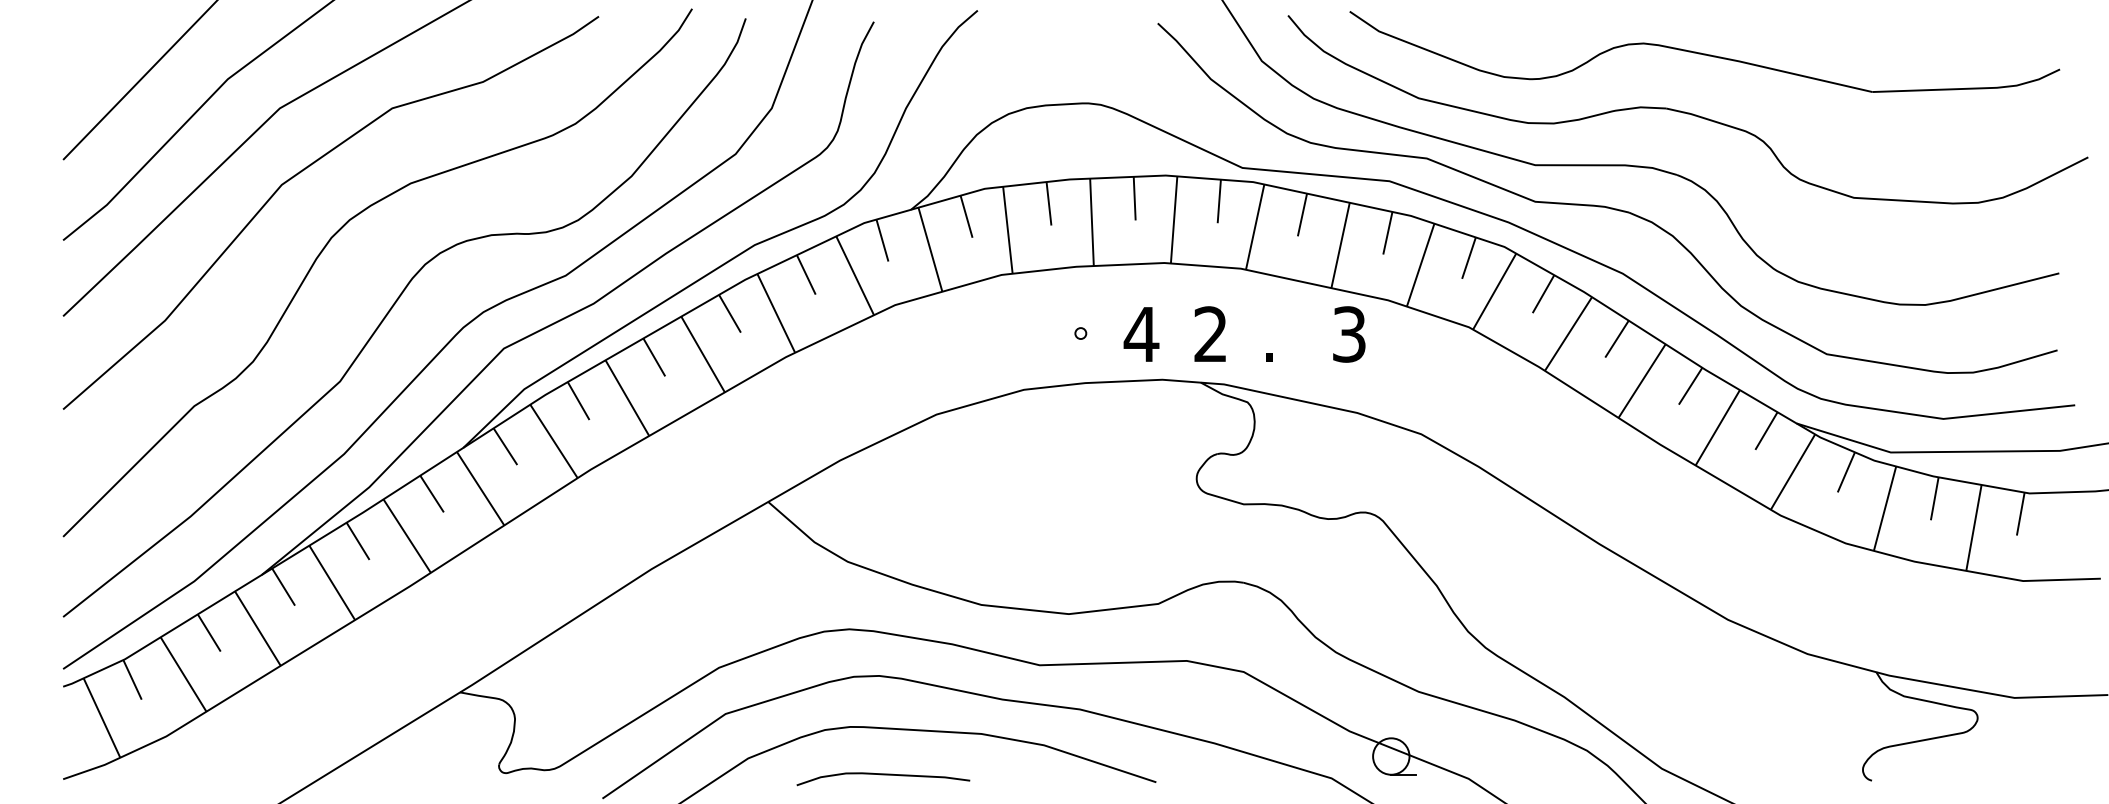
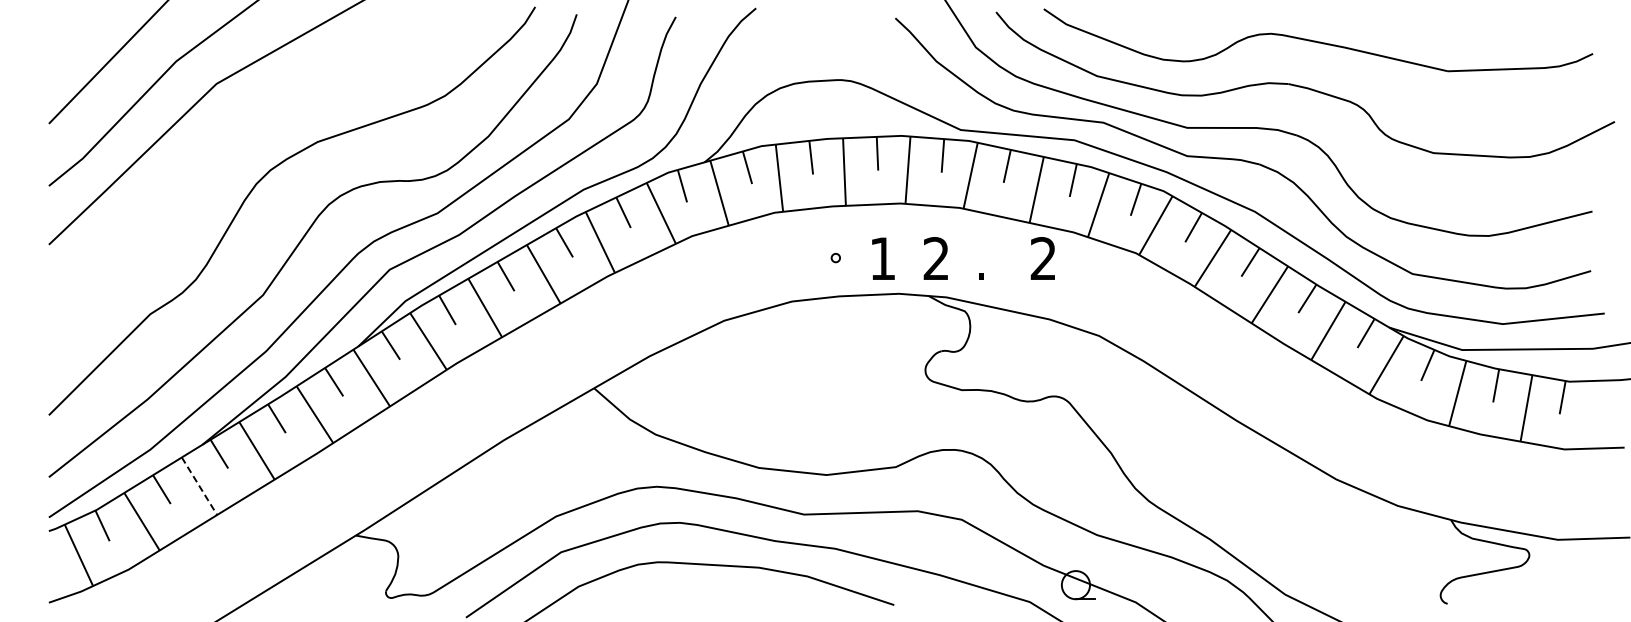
curve: (304, 171) -> (235, 132), removed
text: (1141, 334) -> (882, 258), 4 -> 1
text: (1348, 334) -> (1042, 258), 3 -> 2
line: (257, 628) -> (199, 486), solid -> dashed
curve: (883, 775) -> (683, 599), removed

